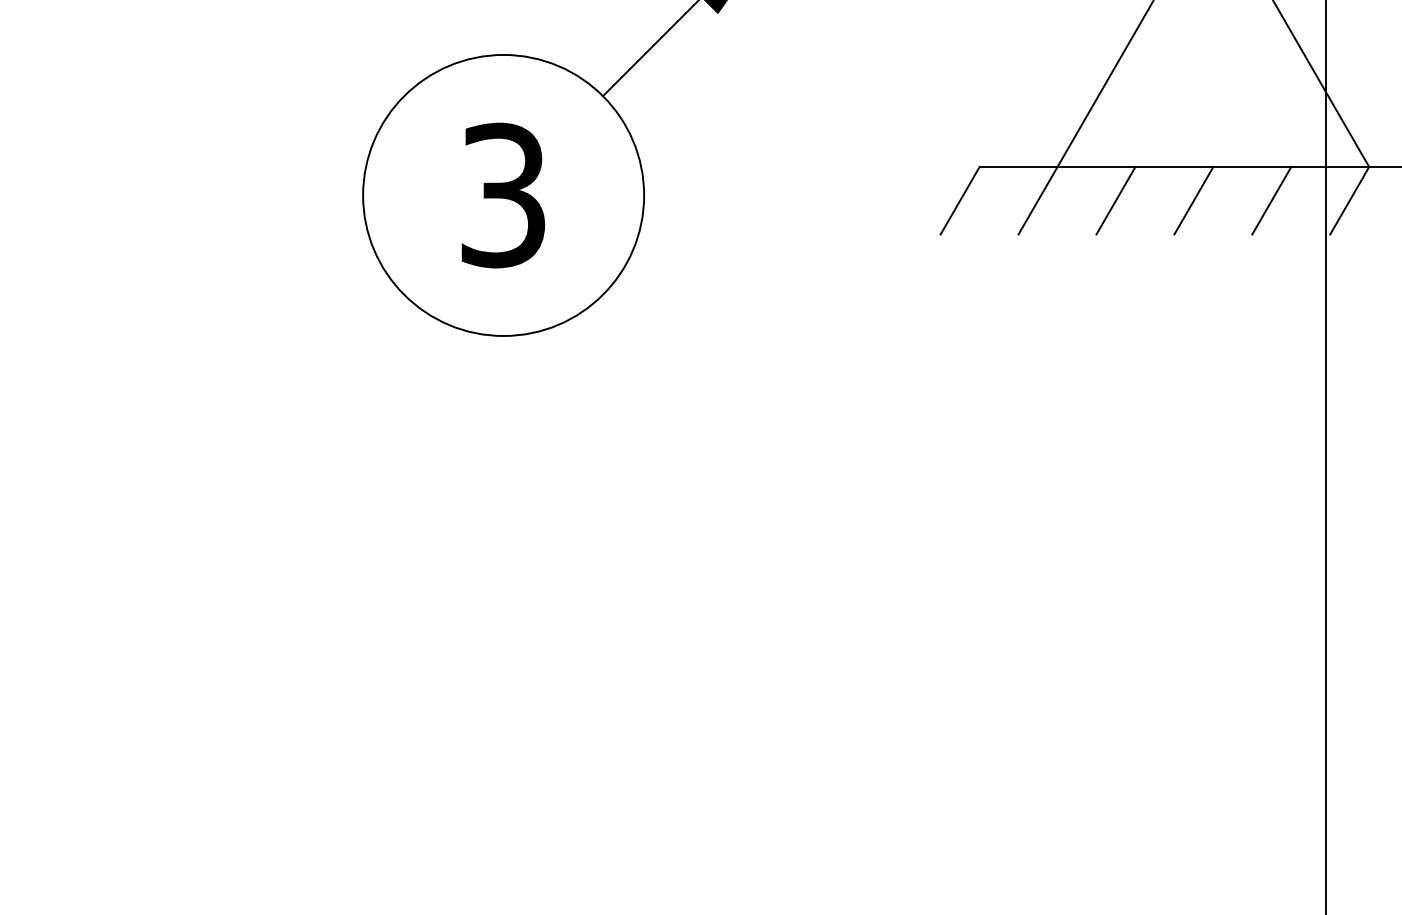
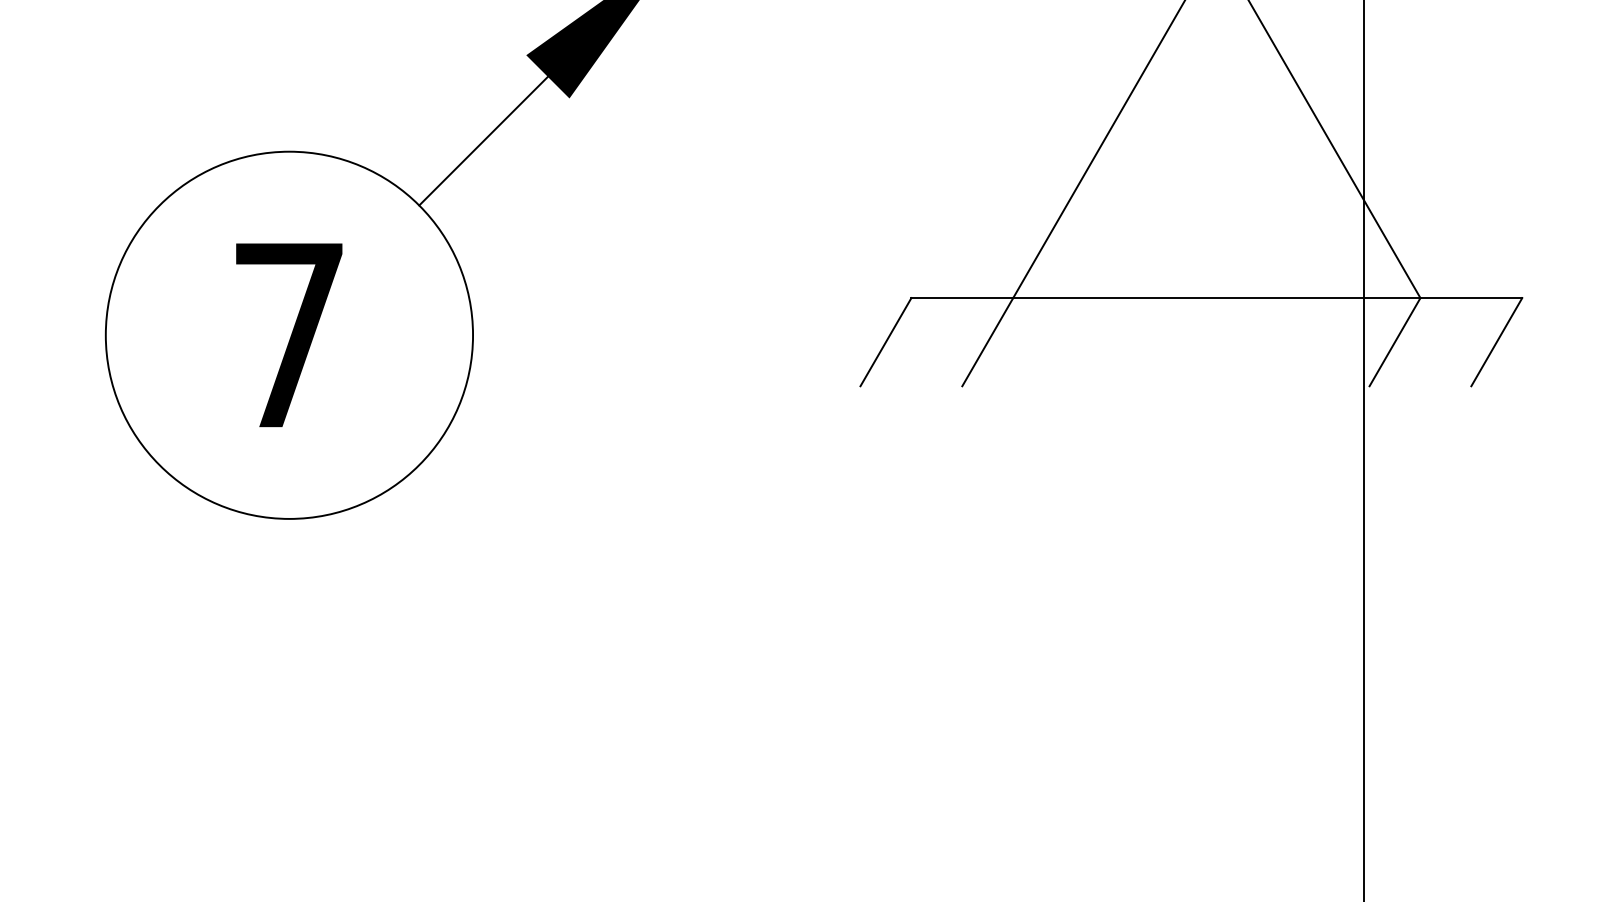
text: (503, 195) -> (289, 335), 3 -> 7
line: (1115, 200) -> (1088, 341), removed
line: (1193, 200) -> (1190, 341), removed
line: (1271, 200) -> (1292, 341), removed

